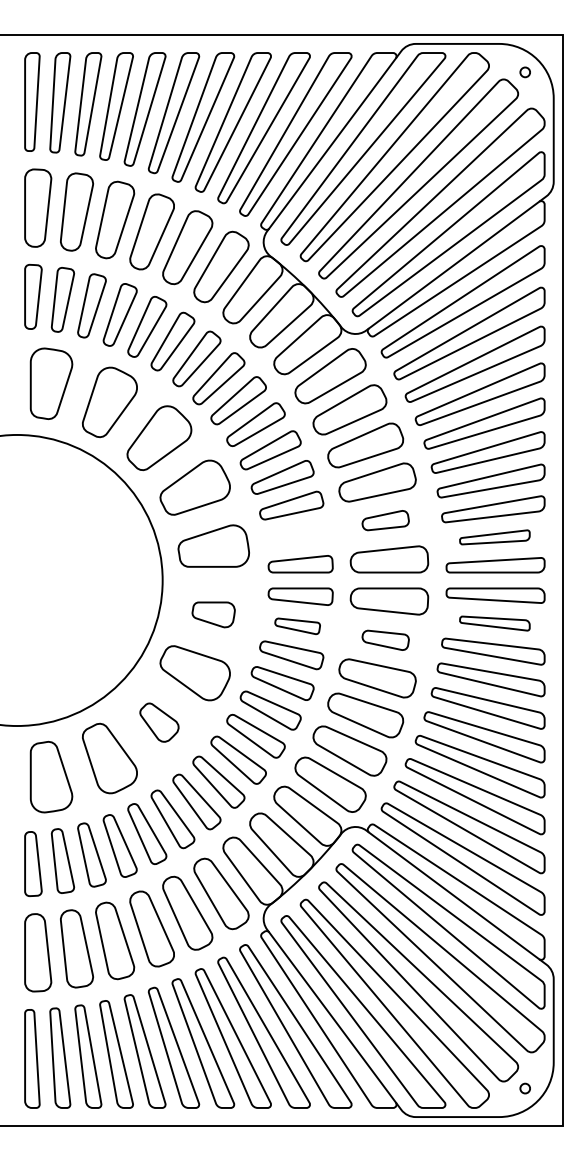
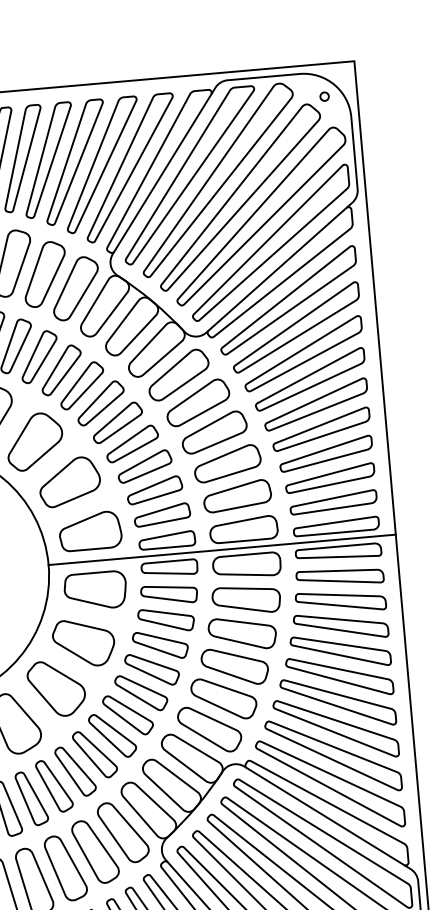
part: (385, 520) -> (237, 496), size x1.67
part: (297, 534) -> (162, 514), added
part: (494, 537) -> (333, 502), size x1.43
line: (362, 580) -> (221, 549), added
part: (213, 614) -> (95, 590), size x1.67
part: (494, 623) -> (339, 577), size x1.43
part: (297, 626) -> (169, 594), size x1.43
part: (385, 640) -> (246, 600), size x1.67
part: (159, 722) -> (56, 688), size x1.67

